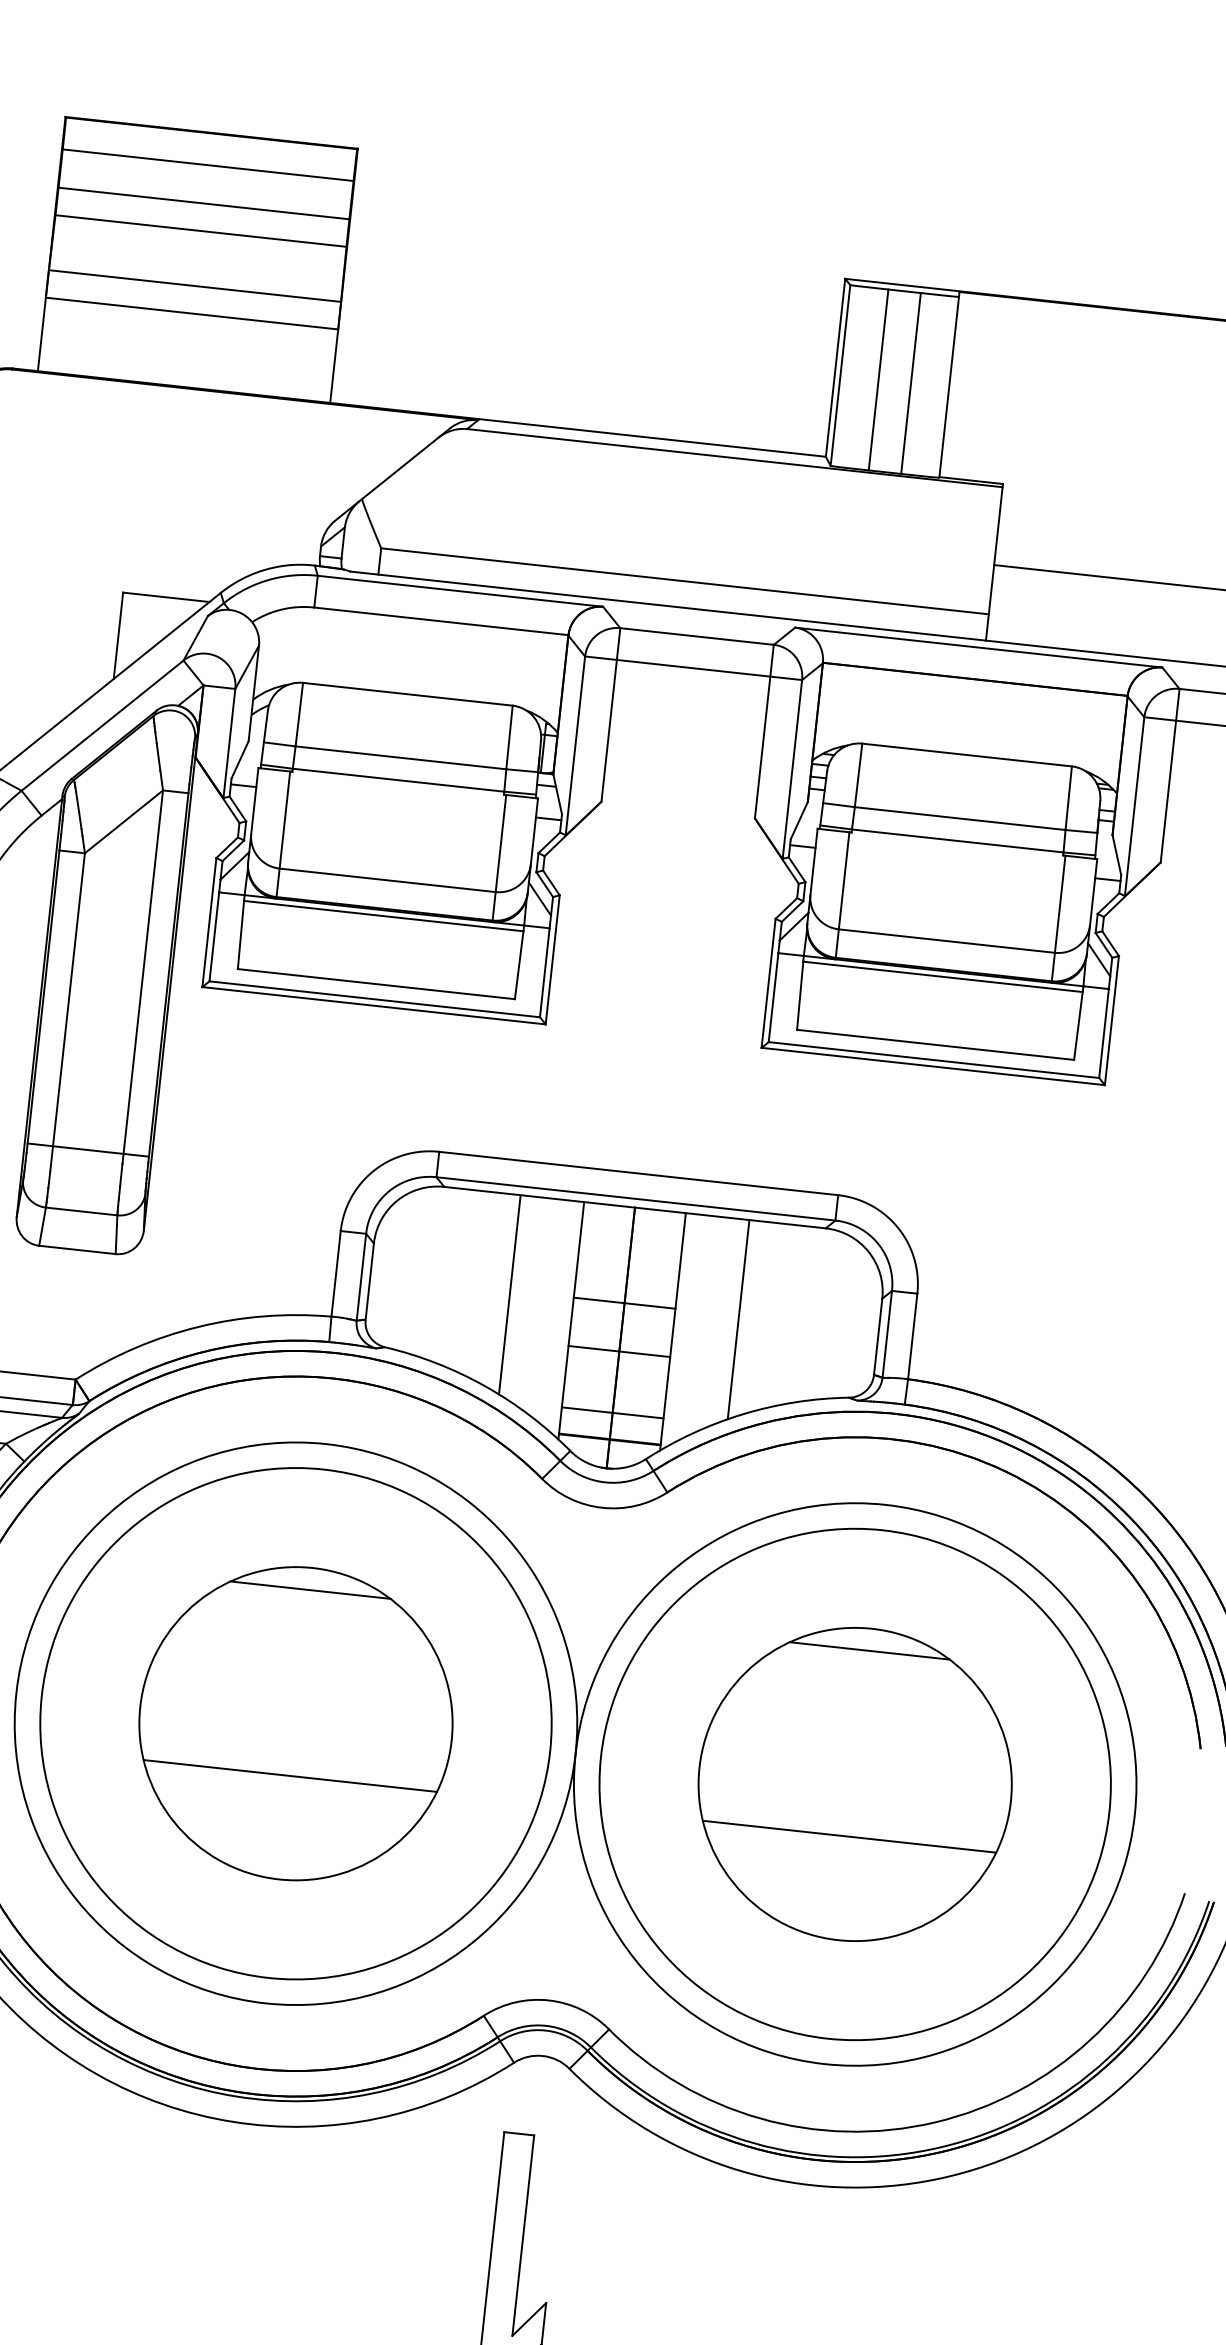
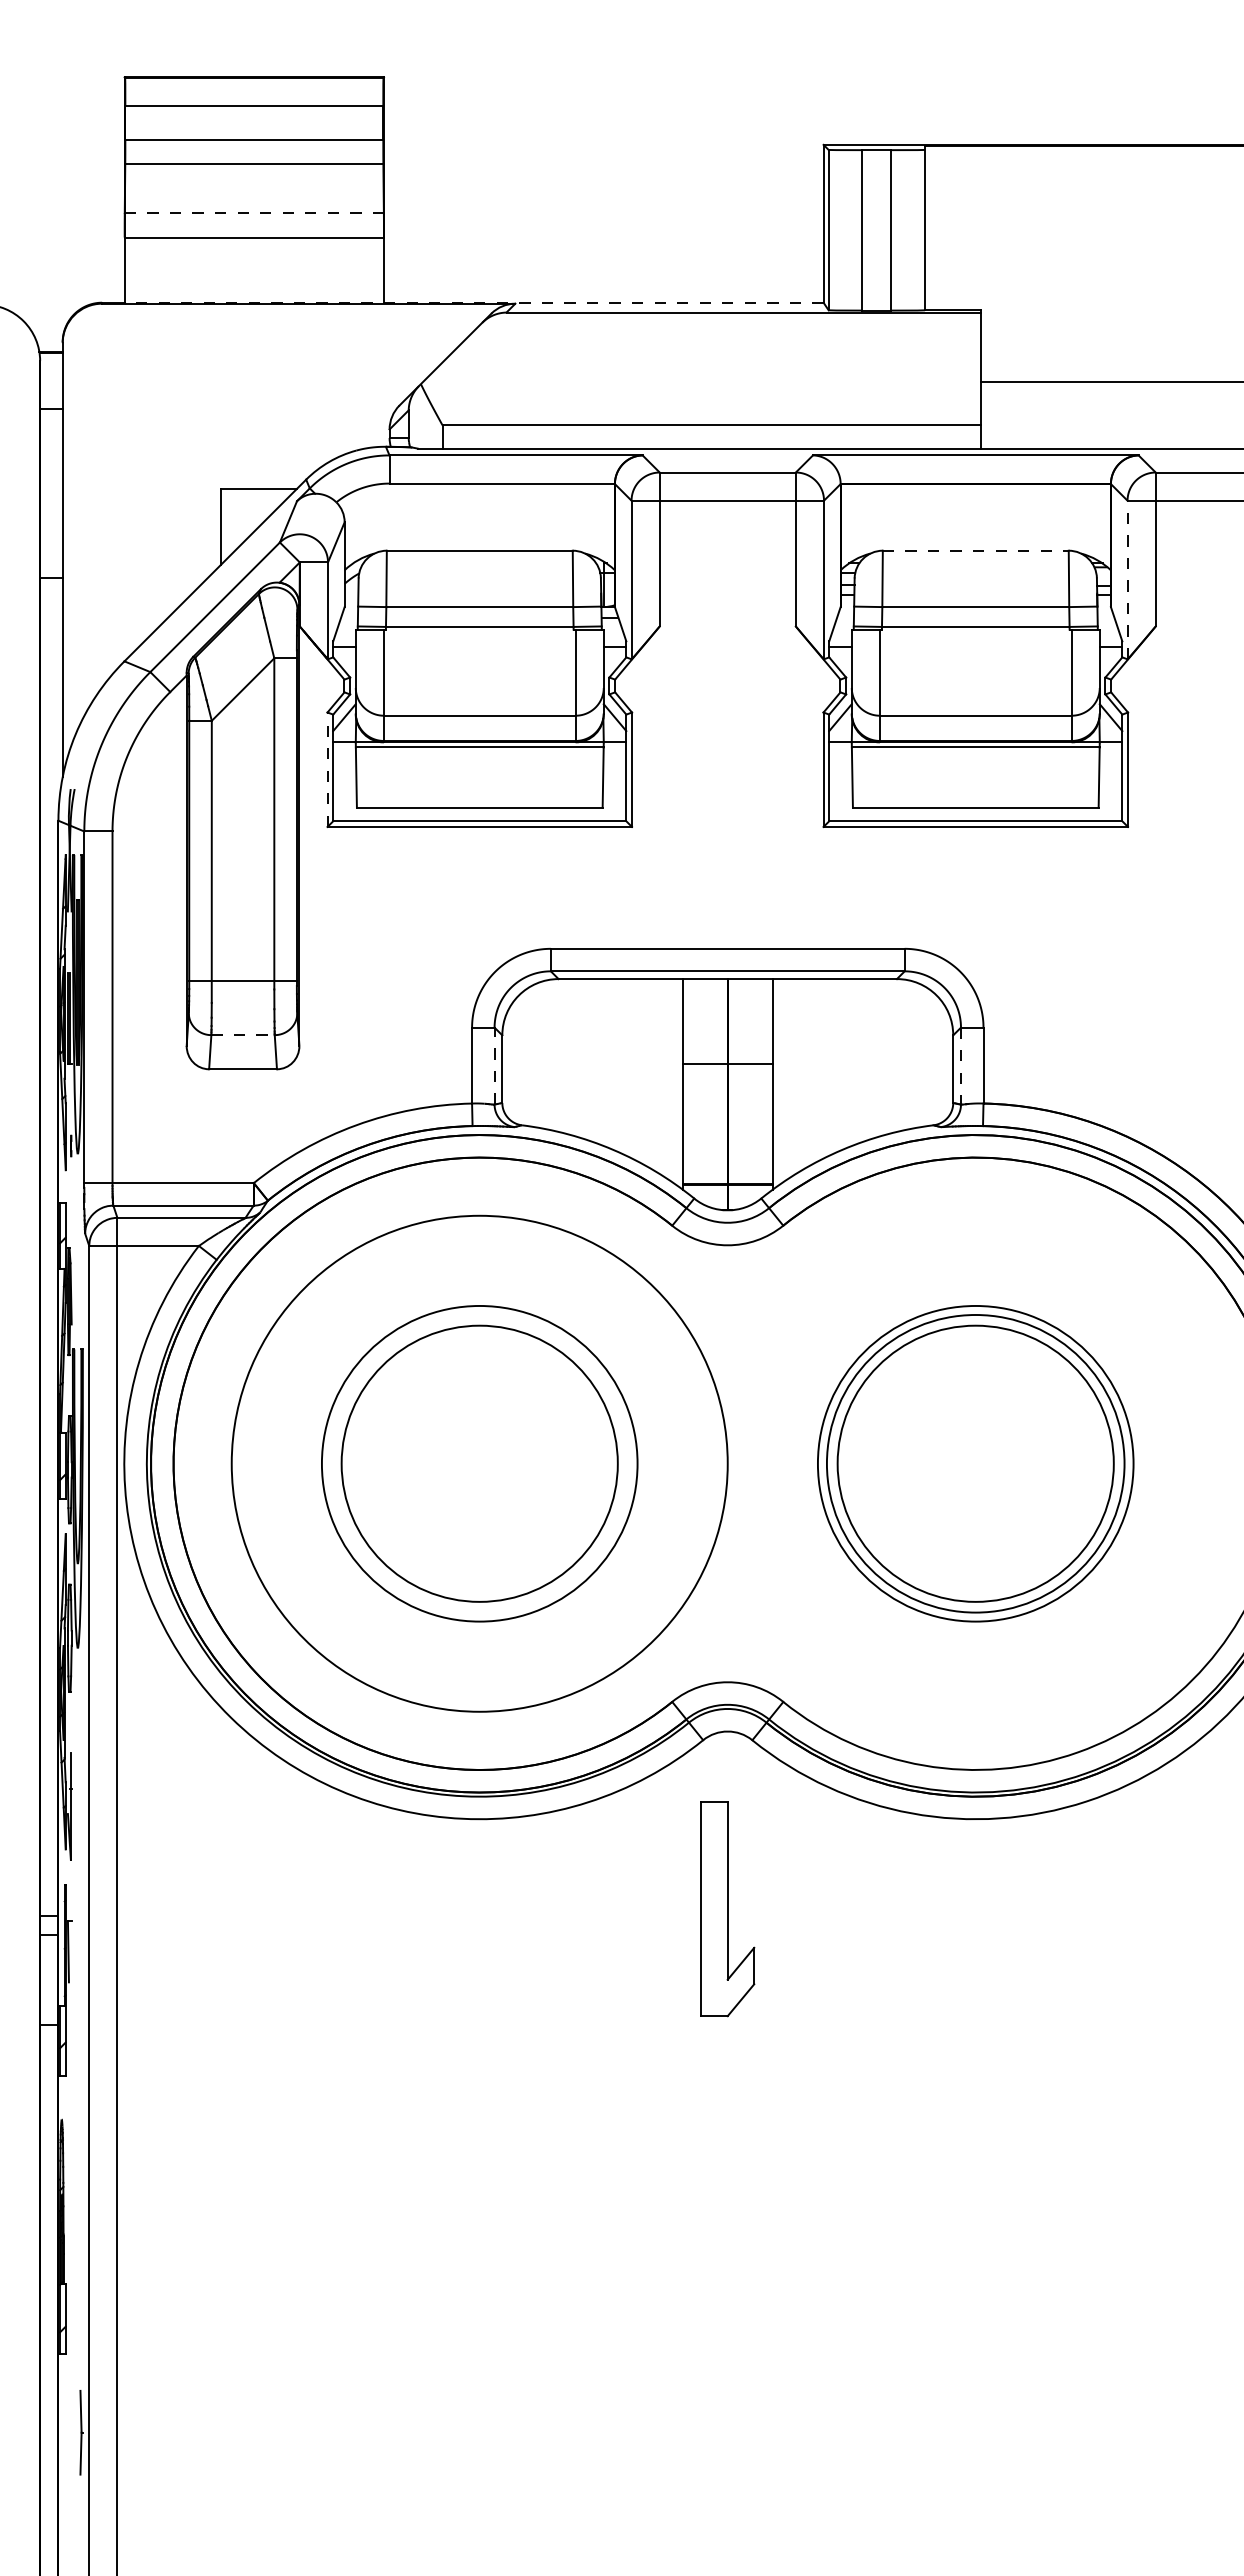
line: (195, 286) -> (254, 213), solid -> dashed
line: (431, 413) -> (473, 302), solid -> dashed
line: (966, 754) -> (975, 550), solid -> dashed
line: (1134, 806) -> (1127, 579), solid -> dashed
line: (209, 922) -> (327, 769), solid -> dashed
line: (82, 1211) -> (243, 1035), solid -> dashed
line: (361, 1277) -> (494, 1066), solid -> dashed
line: (509, 1294) -> (626, 1067), removed
line: (738, 1319) -> (829, 1067), removed
line: (886, 1334) -> (960, 1066), solid -> dashed
line: (619, 1351) -> (727, 1106), removed
line: (612, 1413) -> (727, 1161), removed
line: (310, 1590) -> (479, 1345), removed
line: (869, 1651) -> (975, 1345), removed
circle: (295, 1723) -> (479, 1463), size x0.7
line: (289, 1776) -> (479, 1510), removed
circle: (854, 1784) -> (975, 1463), size x0.6
circle: (854, 1784) -> (975, 1463), size x0.7
line: (849, 1837) -> (975, 1510), removed

